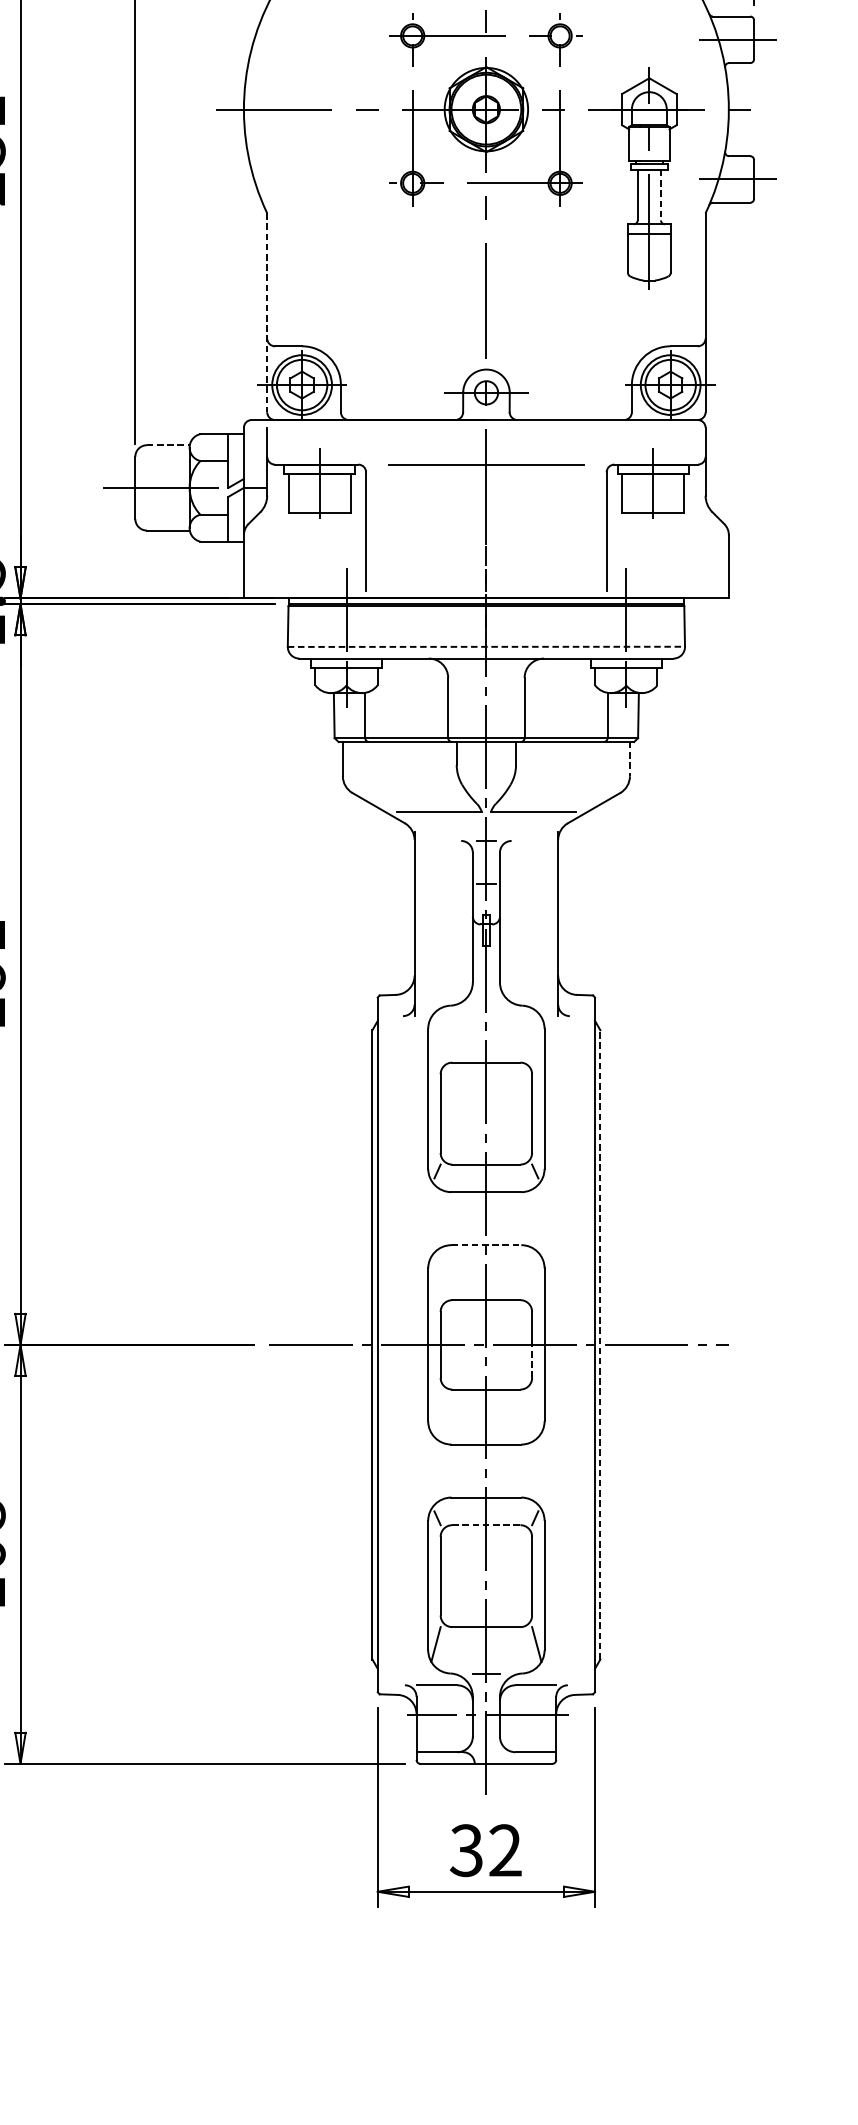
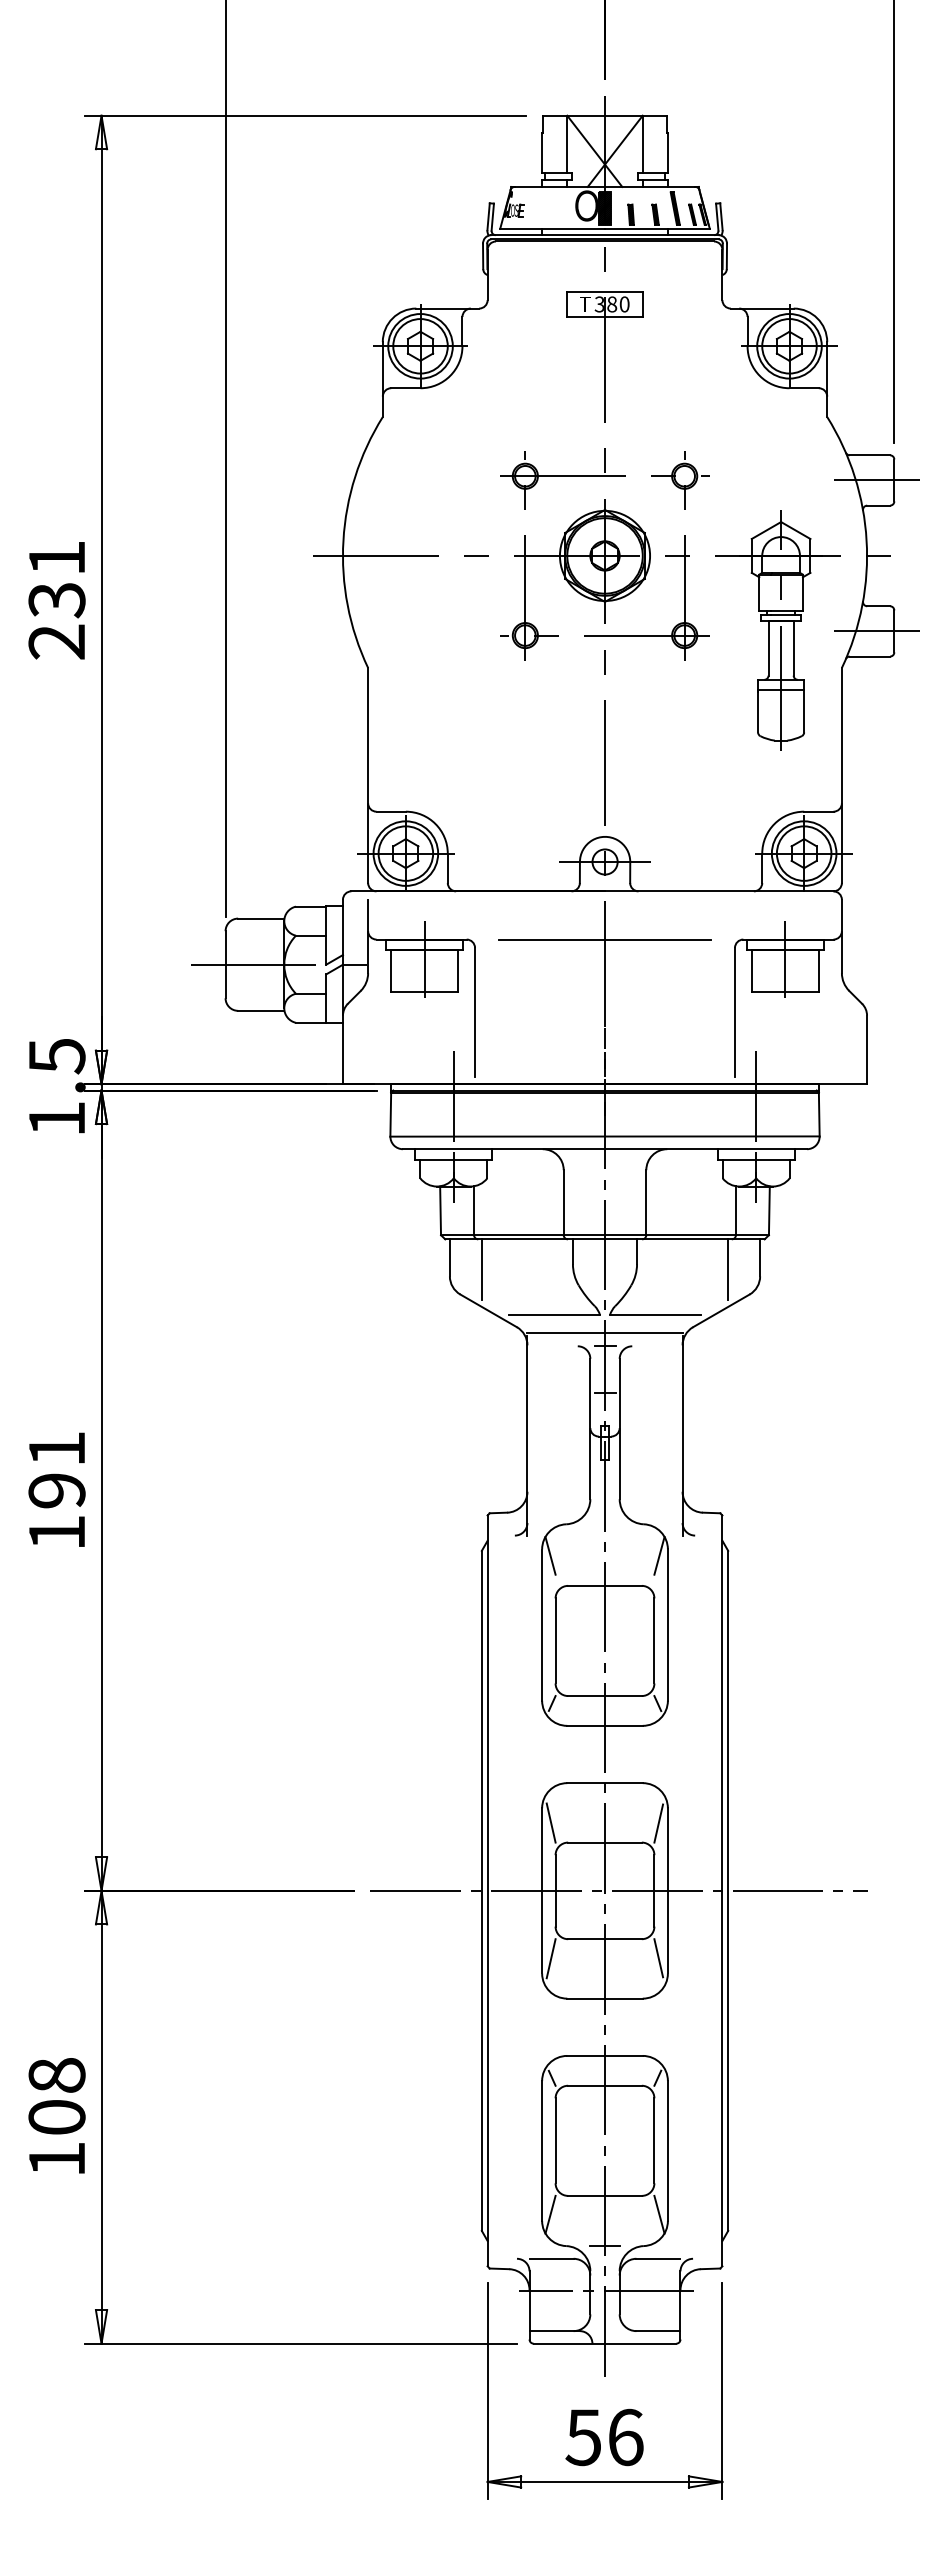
line: (660, 195) -> (793, 648), dashed -> solid
line: (267, 312) -> (368, 775), dashed -> solid
line: (168, 445) -> (261, 918), dashed -> solid
line: (486, 646) -> (605, 1136), dashed -> solid
line: (630, 758) -> (760, 1257), dashed -> solid
line: (373, 769) -> (482, 1269), added
line: (599, 769) -> (727, 1269), added
line: (485, 829) -> (604, 1333), added
line: (435, 1034) -> (550, 1555), added
line: (536, 1034) -> (659, 1555), added
line: (486, 1245) -> (605, 1783), dashed -> solid
line: (435, 1281) -> (550, 1822), added
line: (535, 1282) -> (658, 1823), added
line: (600, 1344) -> (728, 1890), dashed -> solid
line: (532, 1361) -> (654, 1908), dashed -> solid
line: (435, 1407) -> (550, 1958), added
line: (535, 1407) -> (658, 1958), added
line: (486, 1524) -> (605, 2085), dashed -> solid
text: (485, 1850) -> (604, 2437), 32 -> 56

